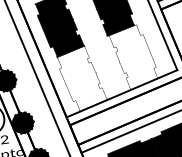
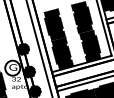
fill: (133, 55) -> (90, 45), added
fill: (81, 78) -> (62, 53), added

